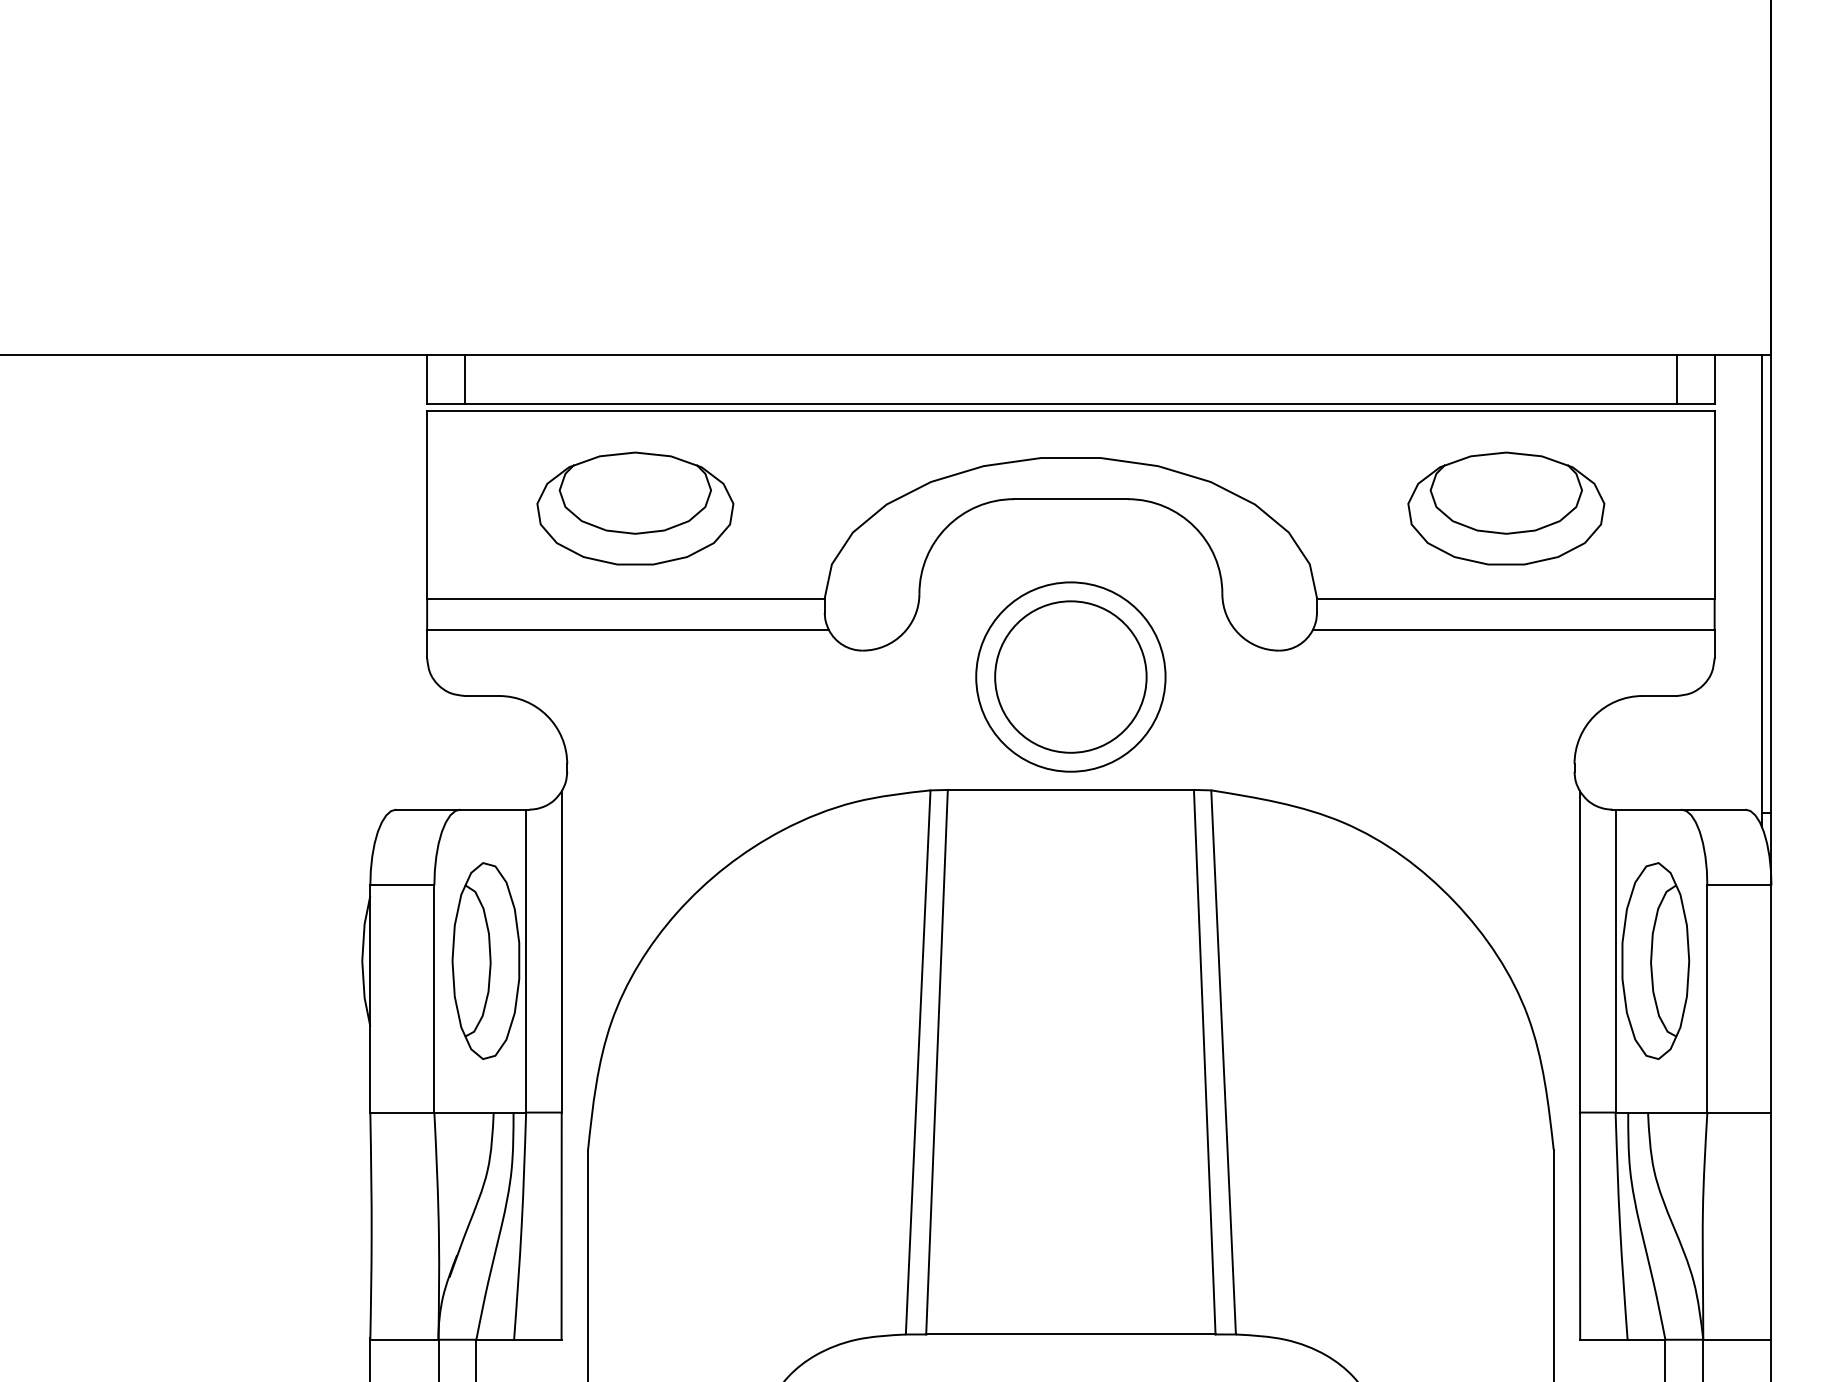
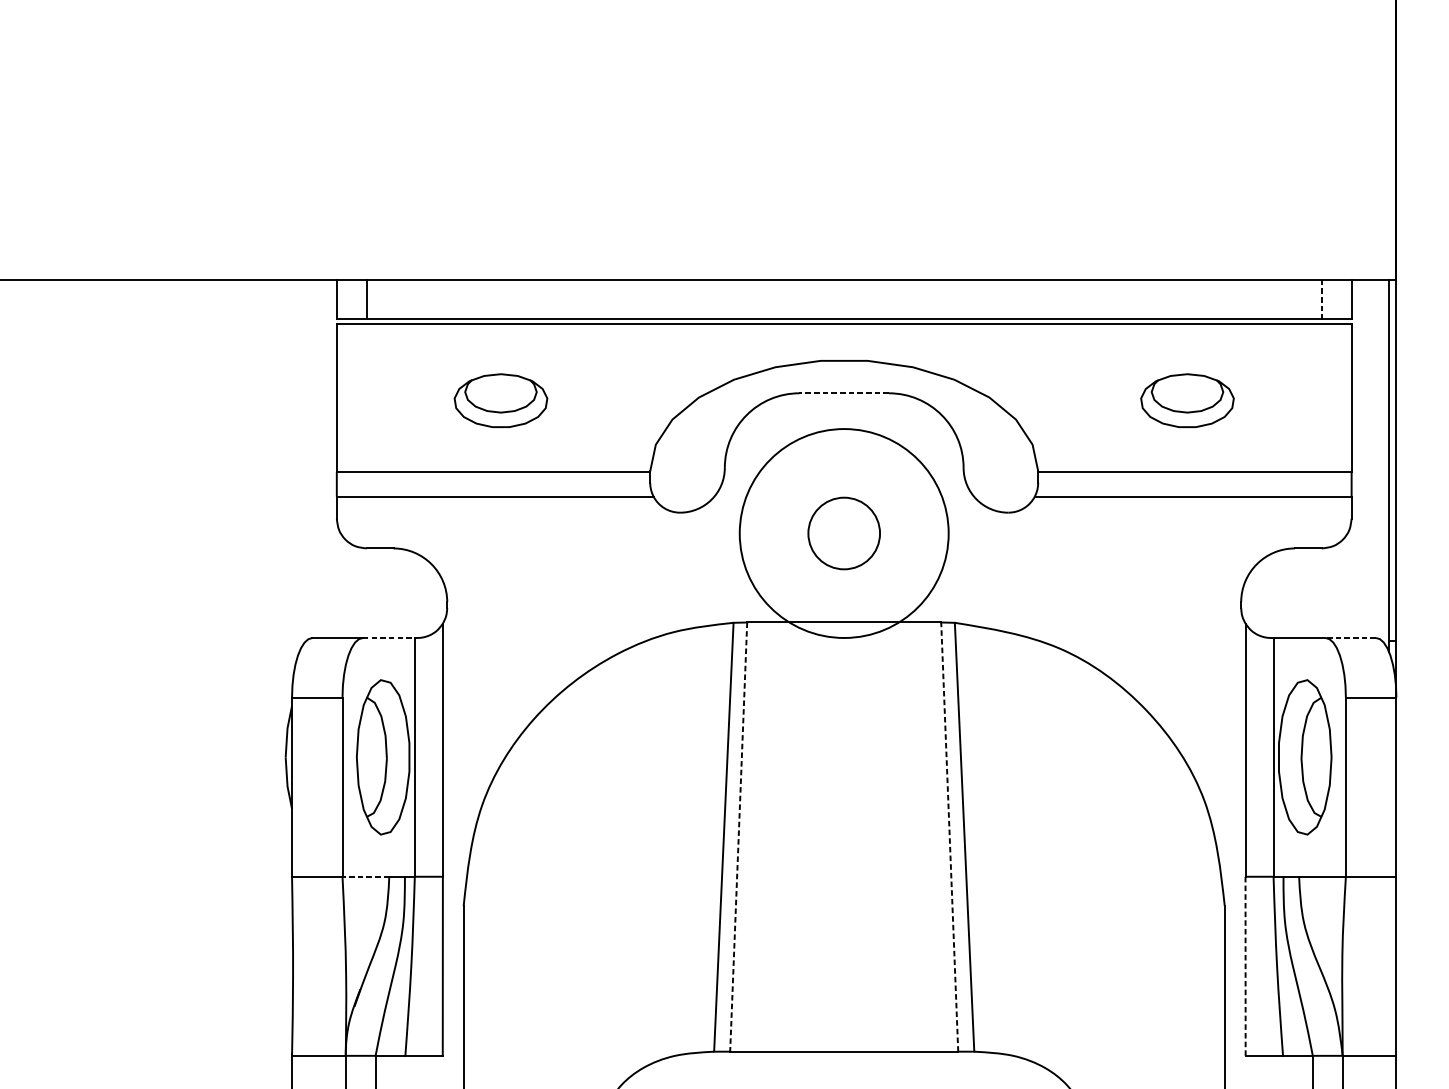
line: (1676, 379) -> (1321, 298), solid -> dashed
line: (1070, 499) -> (843, 393), solid -> dashed
part: (635, 508) -> (501, 400), size x0.6
part: (1506, 508) -> (1187, 400), size x0.6
circle: (1070, 676) -> (843, 533), size x0.6
circle: (1070, 676) -> (843, 533), size x1.4
line: (493, 809) -> (389, 637), solid -> dashed
line: (1713, 809) -> (1350, 637), solid -> dashed
line: (1204, 1061) -> (949, 836), solid -> dashed
line: (936, 1062) -> (738, 837), solid -> dashed
line: (464, 1112) -> (366, 876), solid -> dashed
line: (1580, 1226) -> (1245, 966), solid -> dashed

